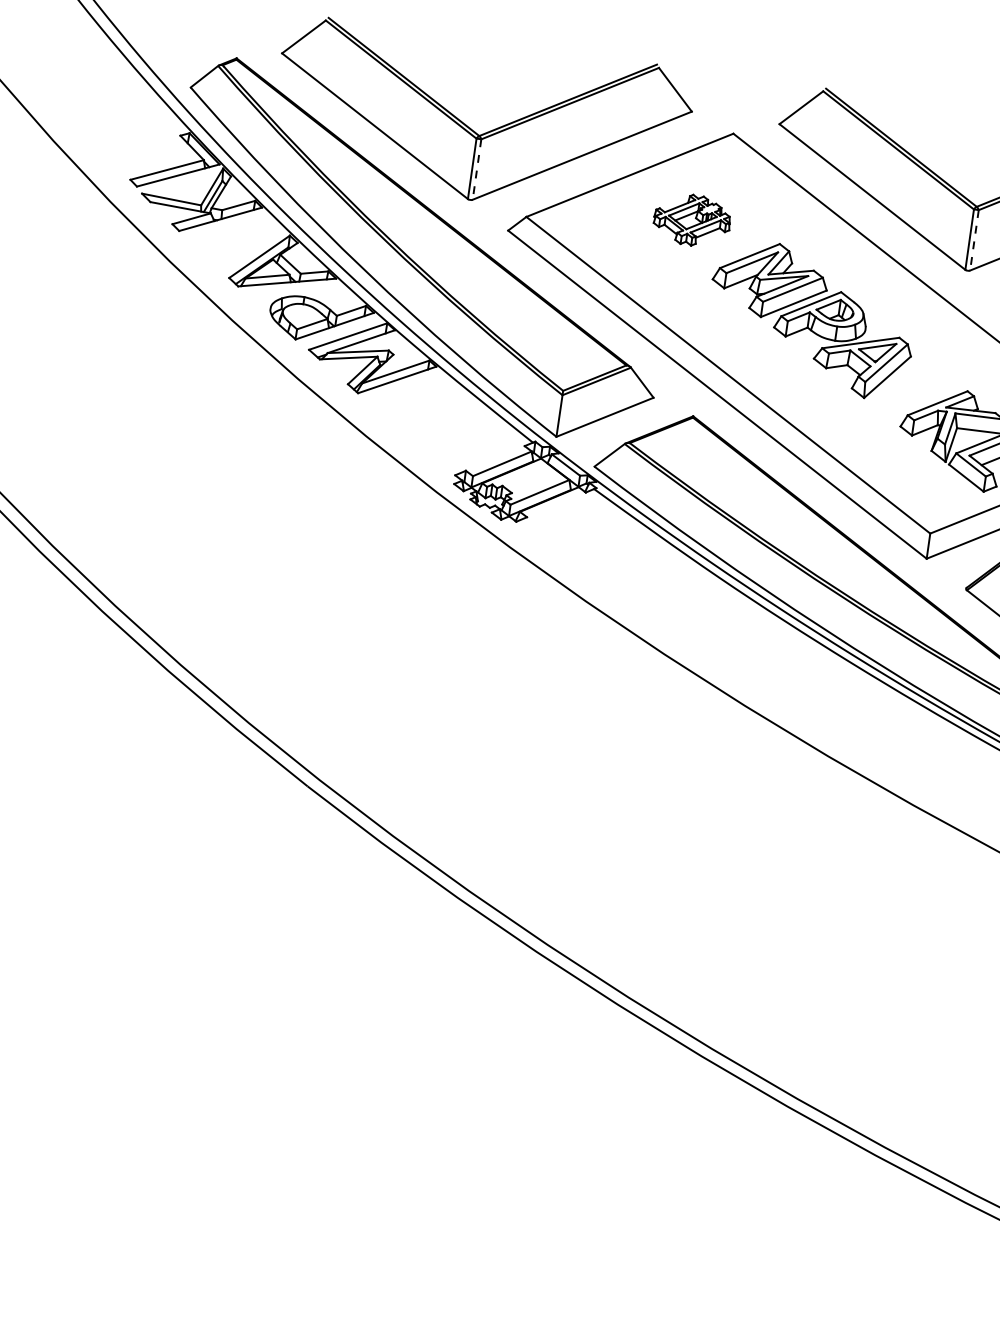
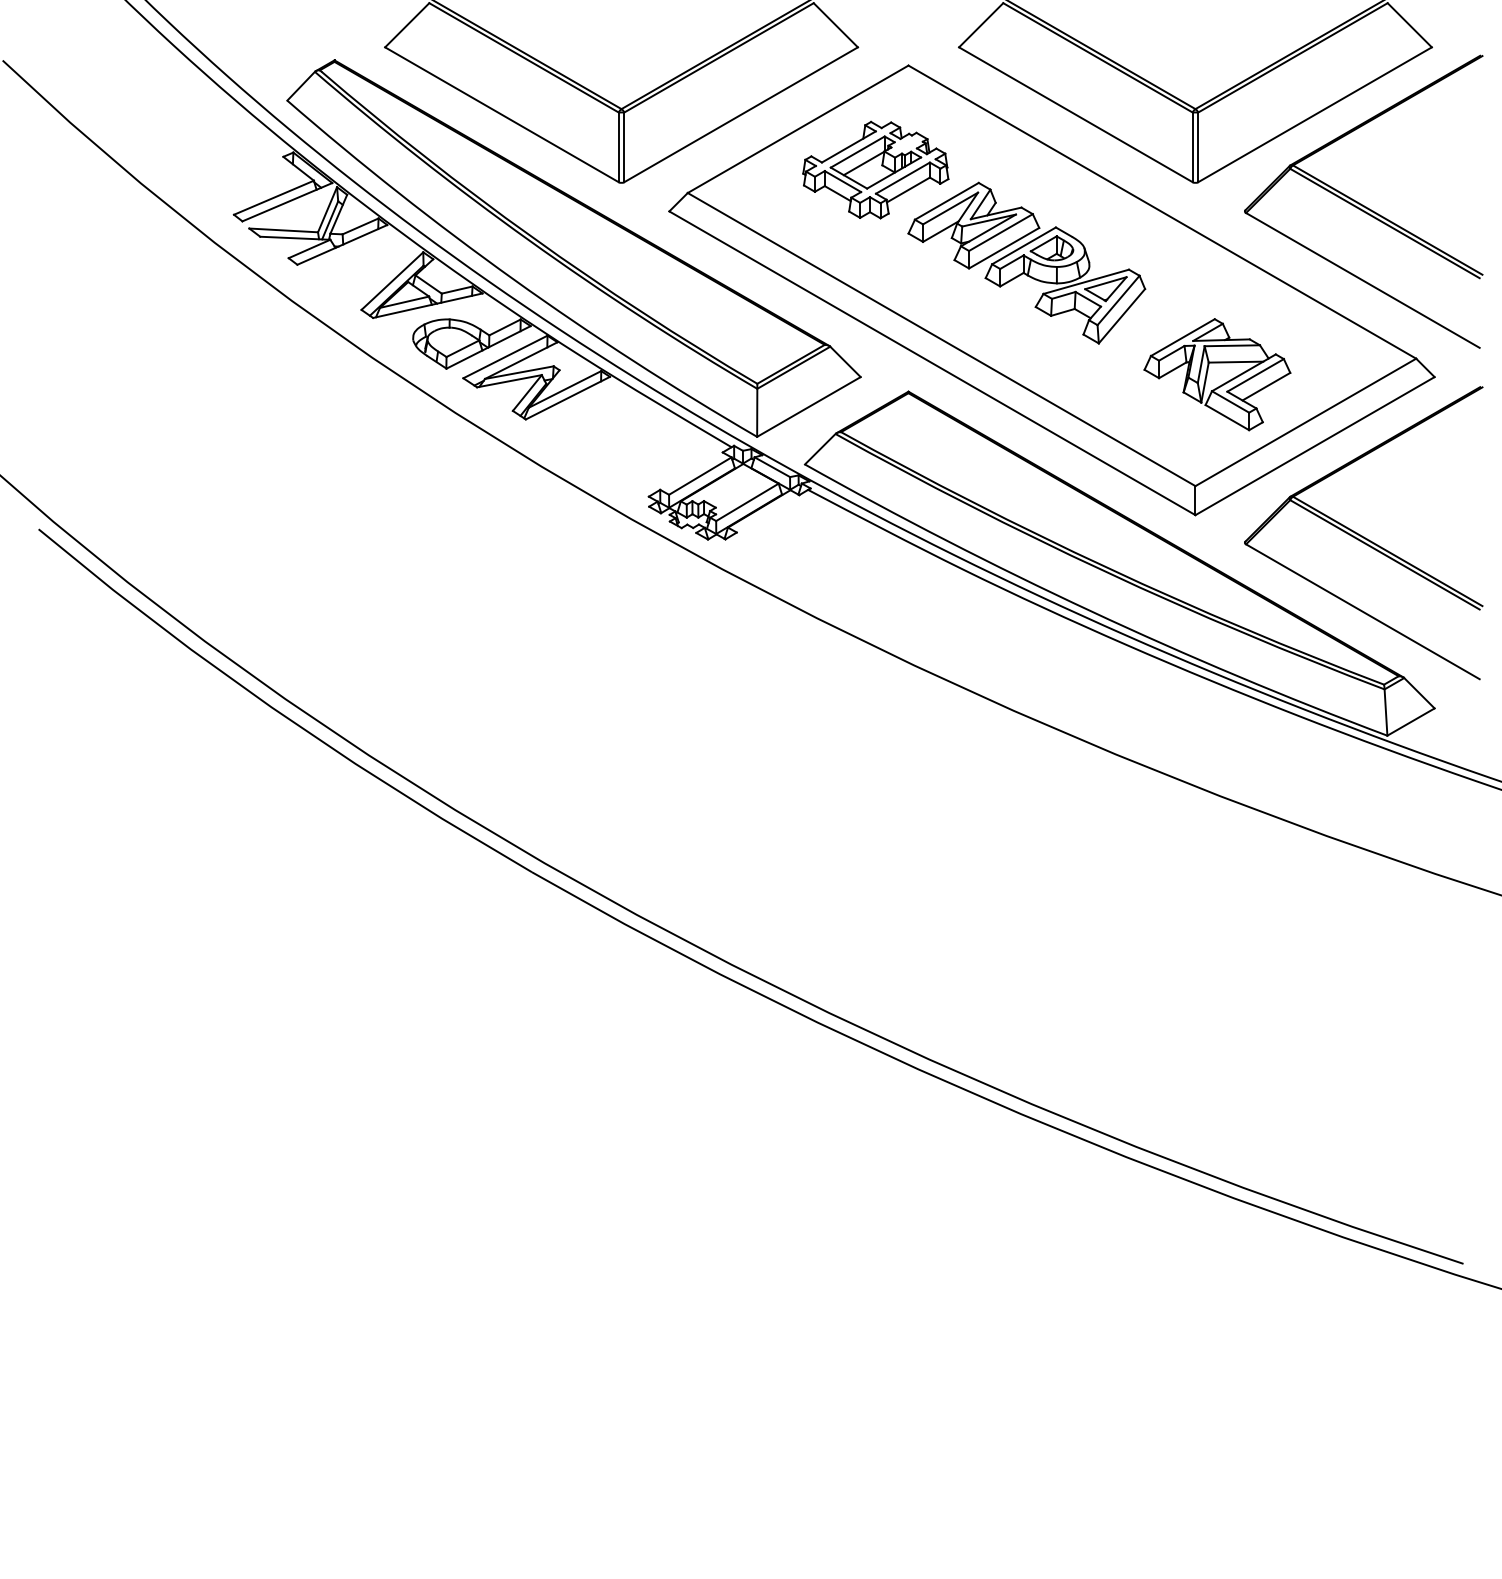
line: (477, 169) -> (624, 147), dashed -> solid
part: (692, 219) -> (875, 169), size x1.67
line: (974, 240) -> (1198, 147), dashed -> solid

